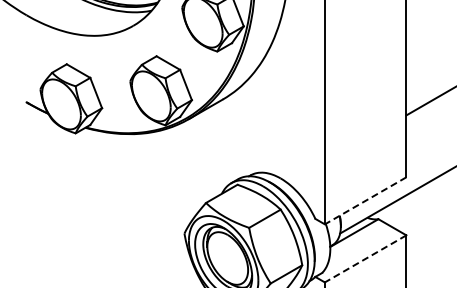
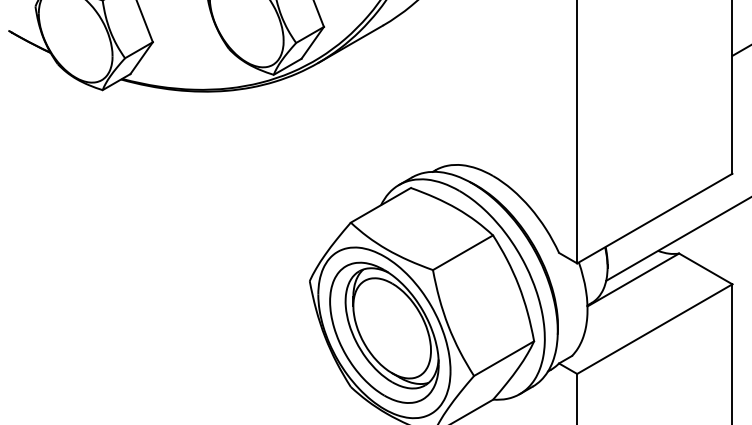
line: (365, 201) -> (654, 219), dashed -> solid
line: (365, 259) -> (654, 330), dashed -> solid

